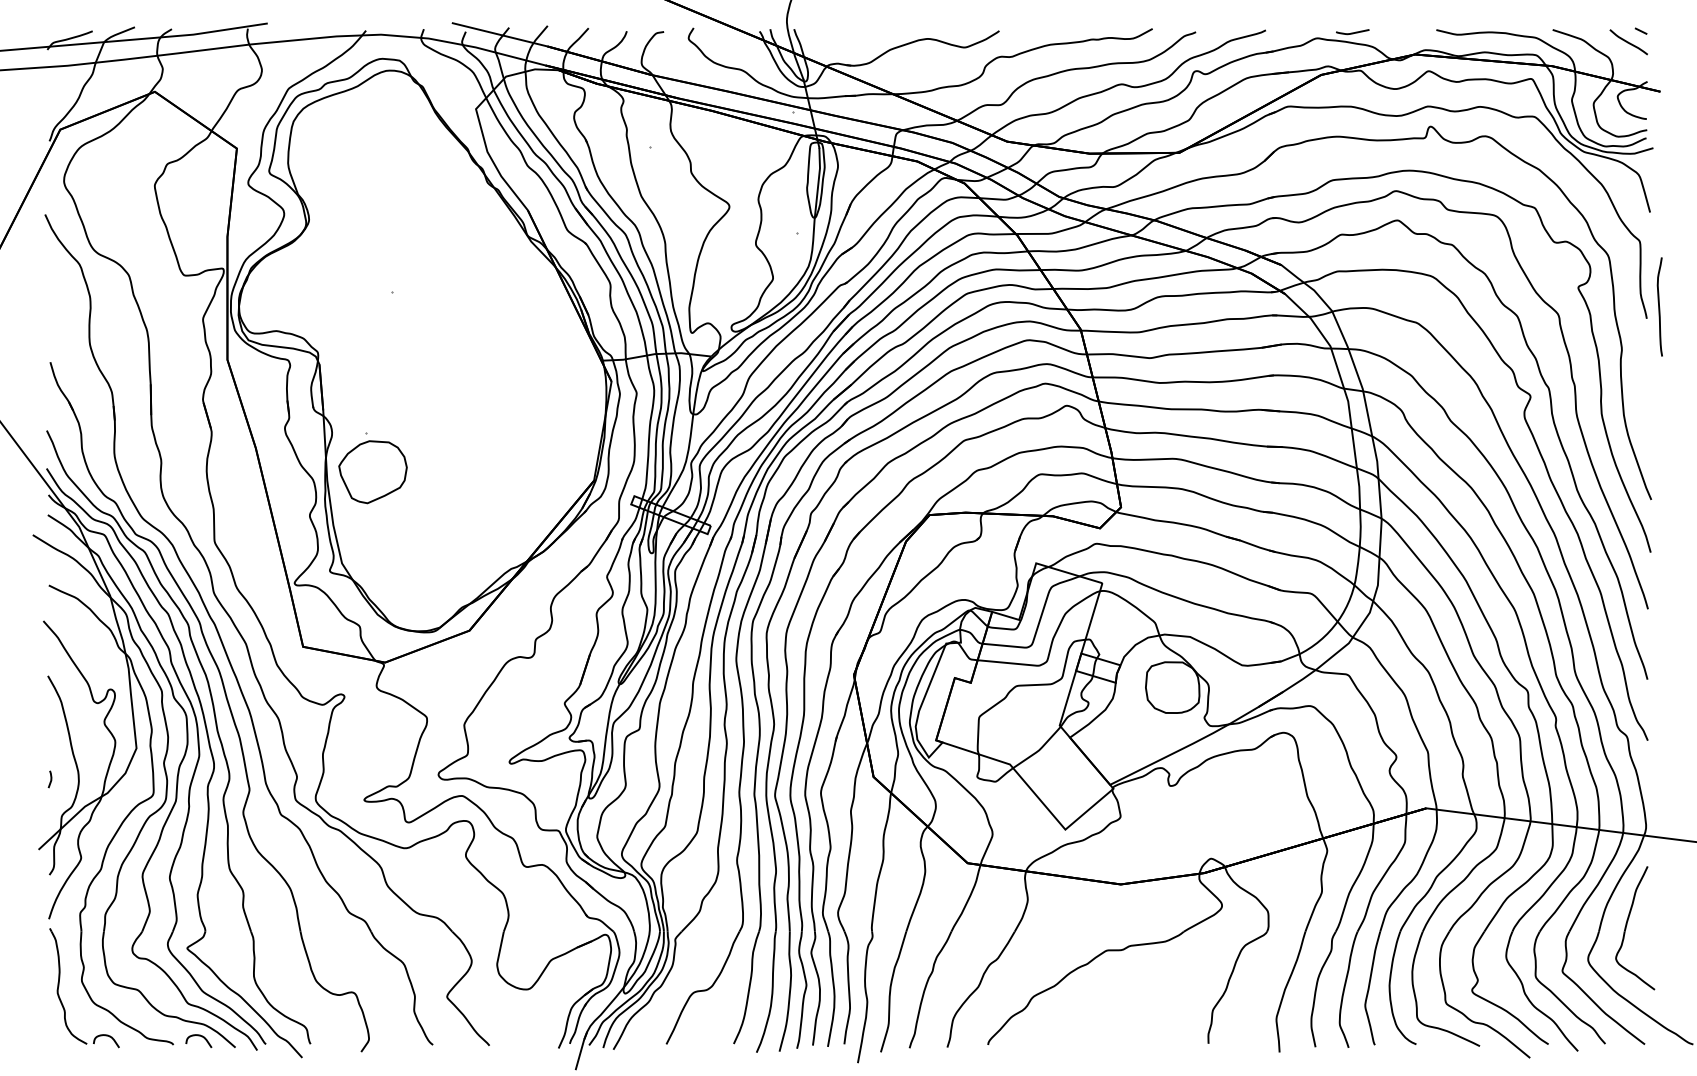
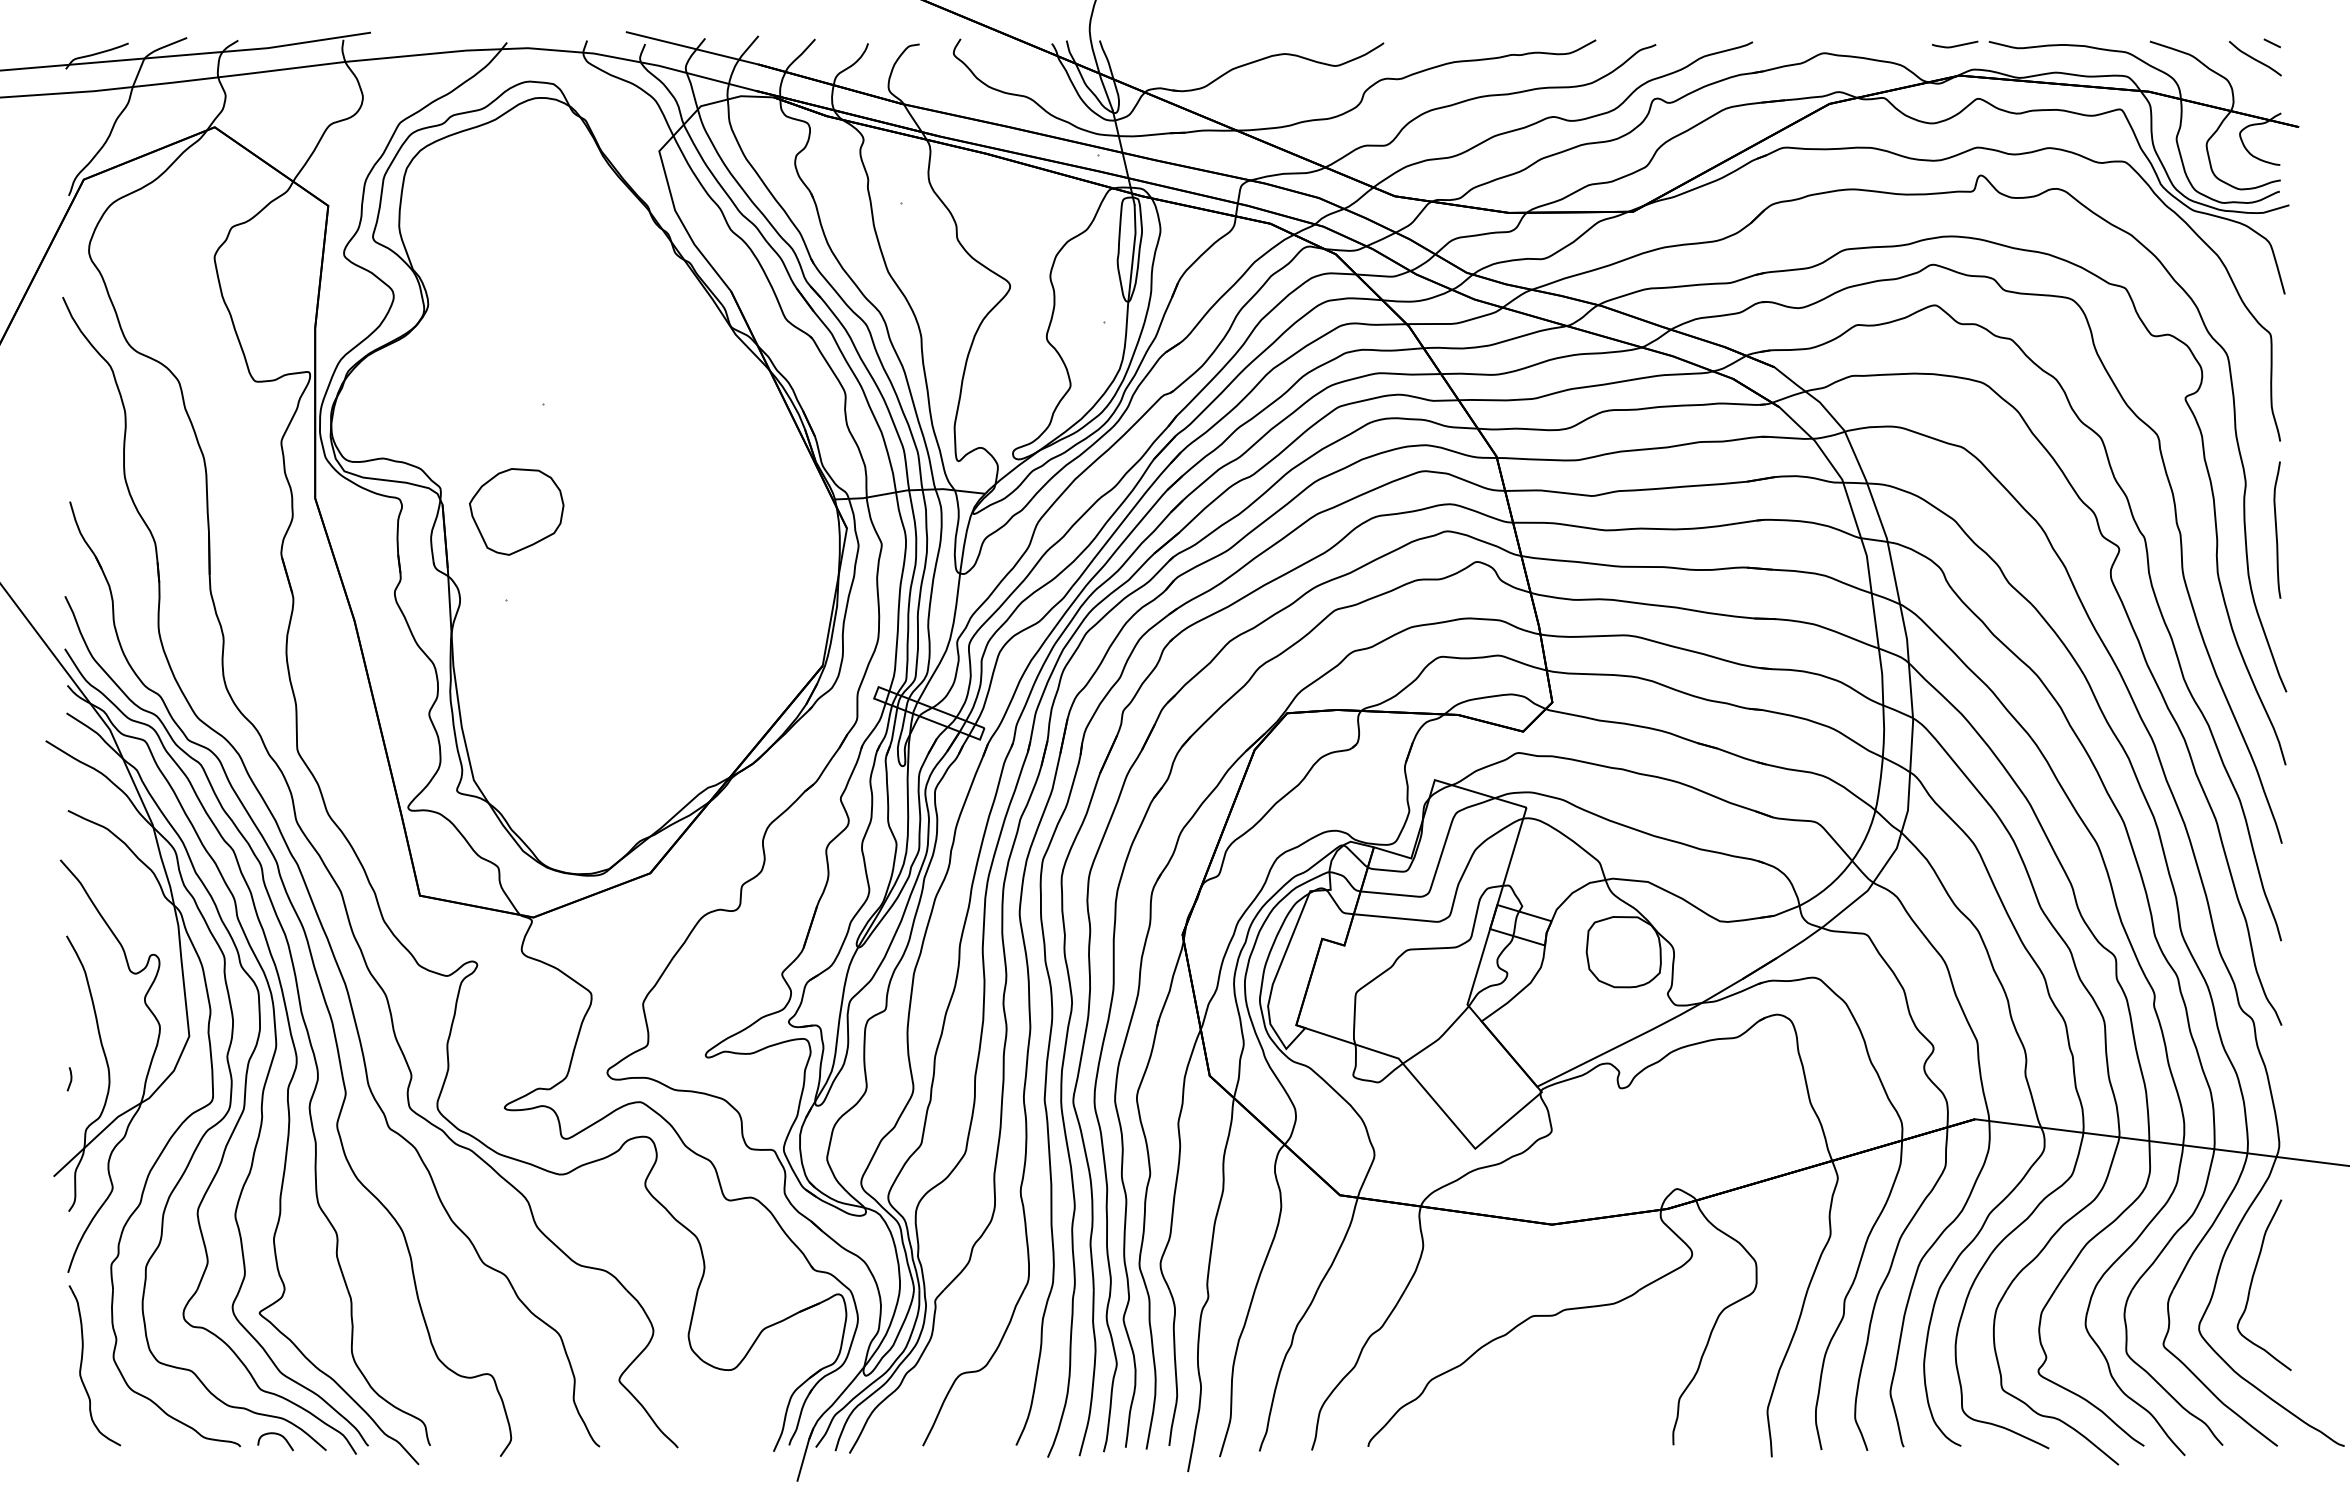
curve: (1353, 32) -> (1955, 45), moved
curve: (1660, 306) -> (2277, 529), moved
part: (372, 471) -> (516, 511), moved
curve: (108, 1036) -> (150, 1435), removed

